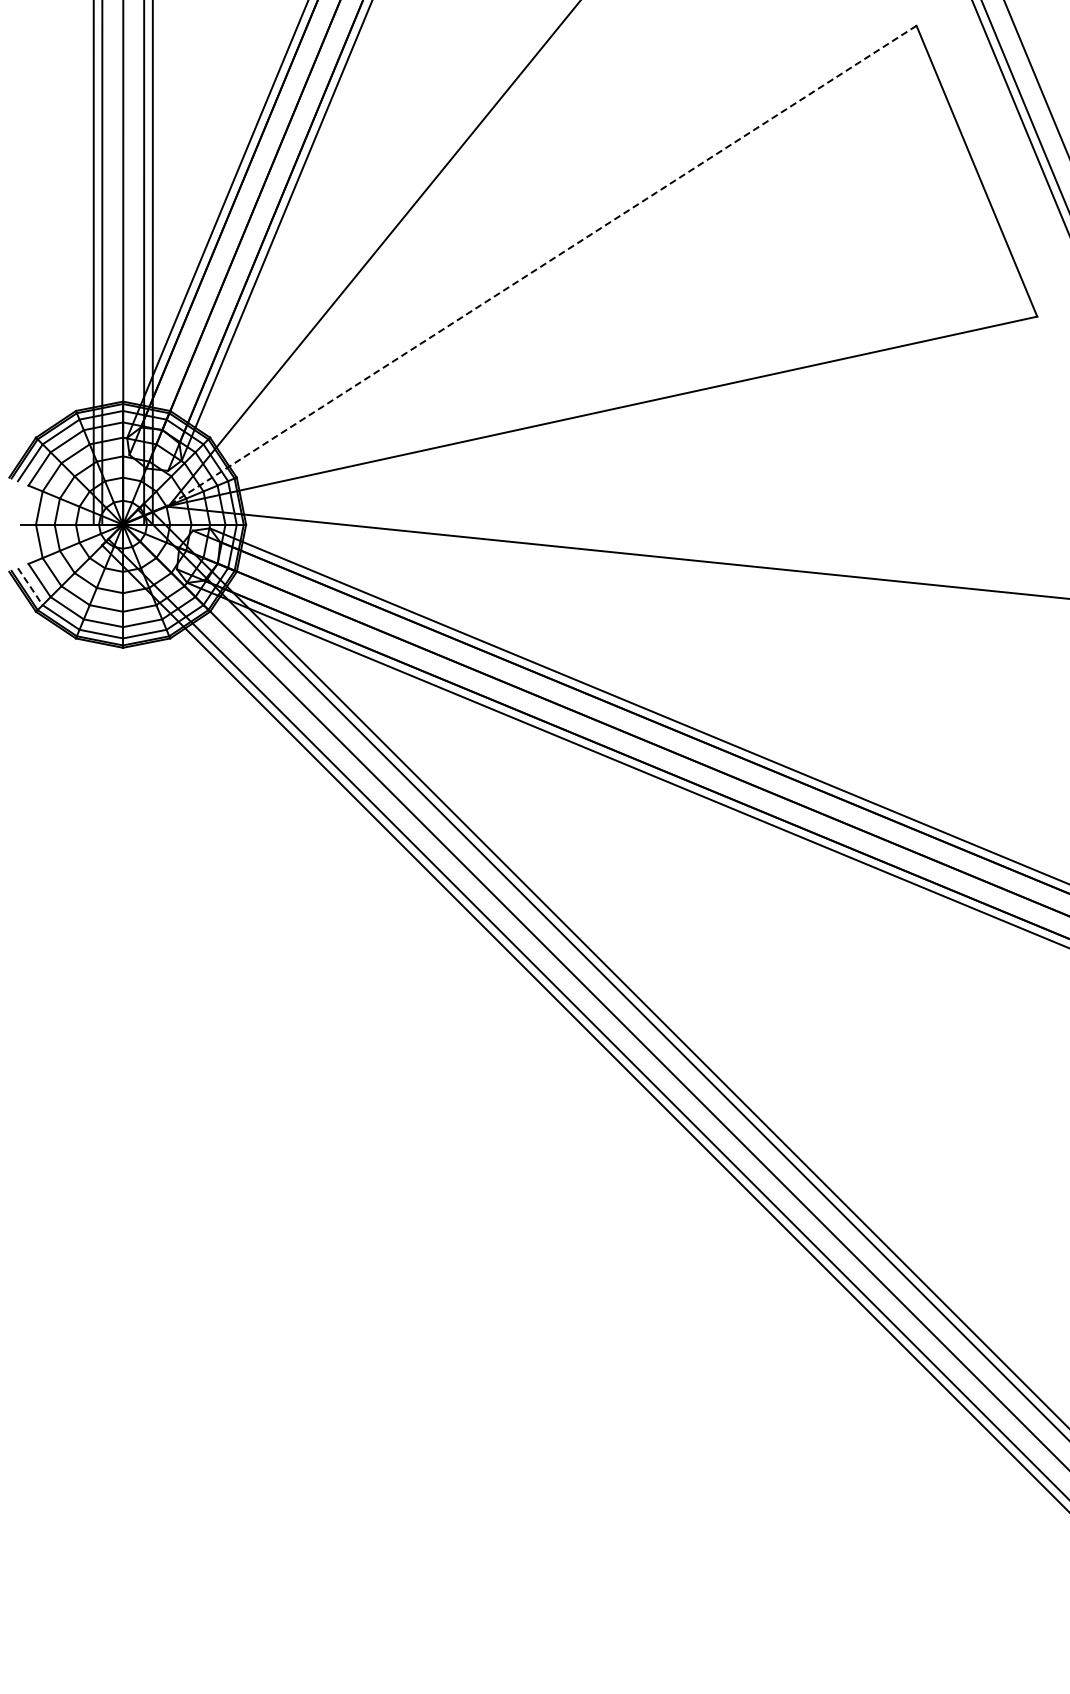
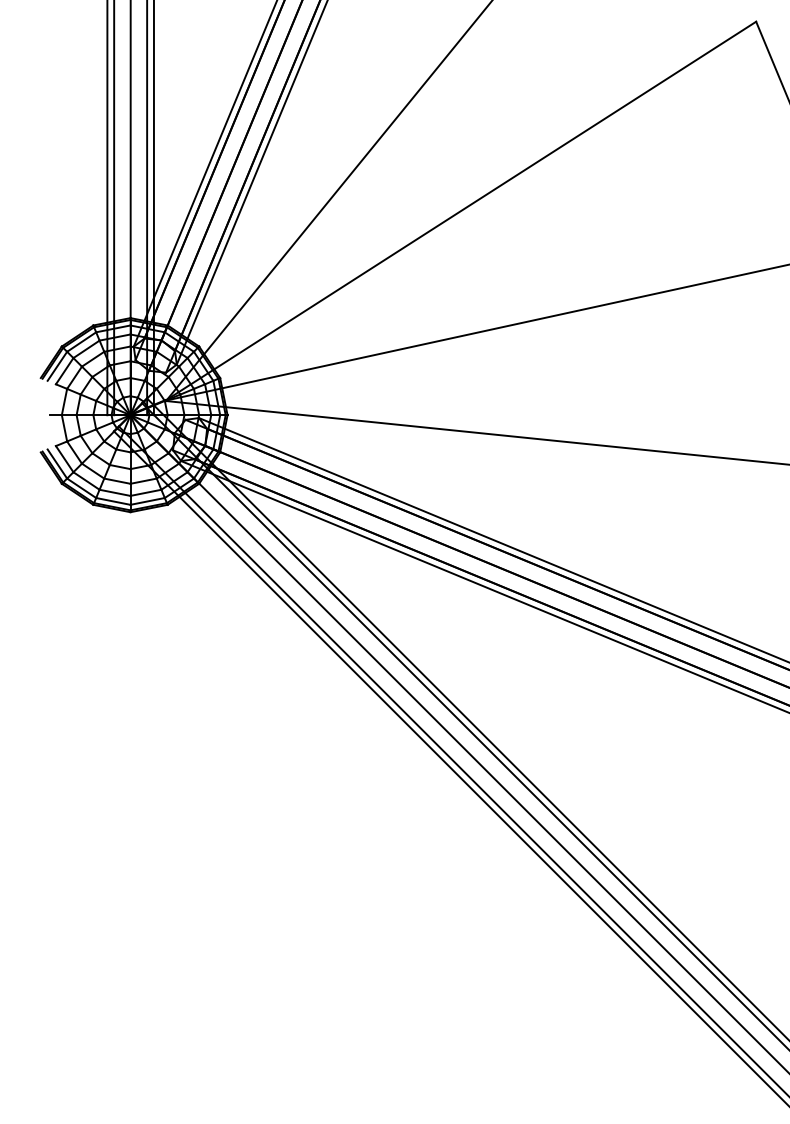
line: (541, 266) -> (460, 211), dashed -> solid
line: (30, 587) -> (57, 464), dashed -> solid

